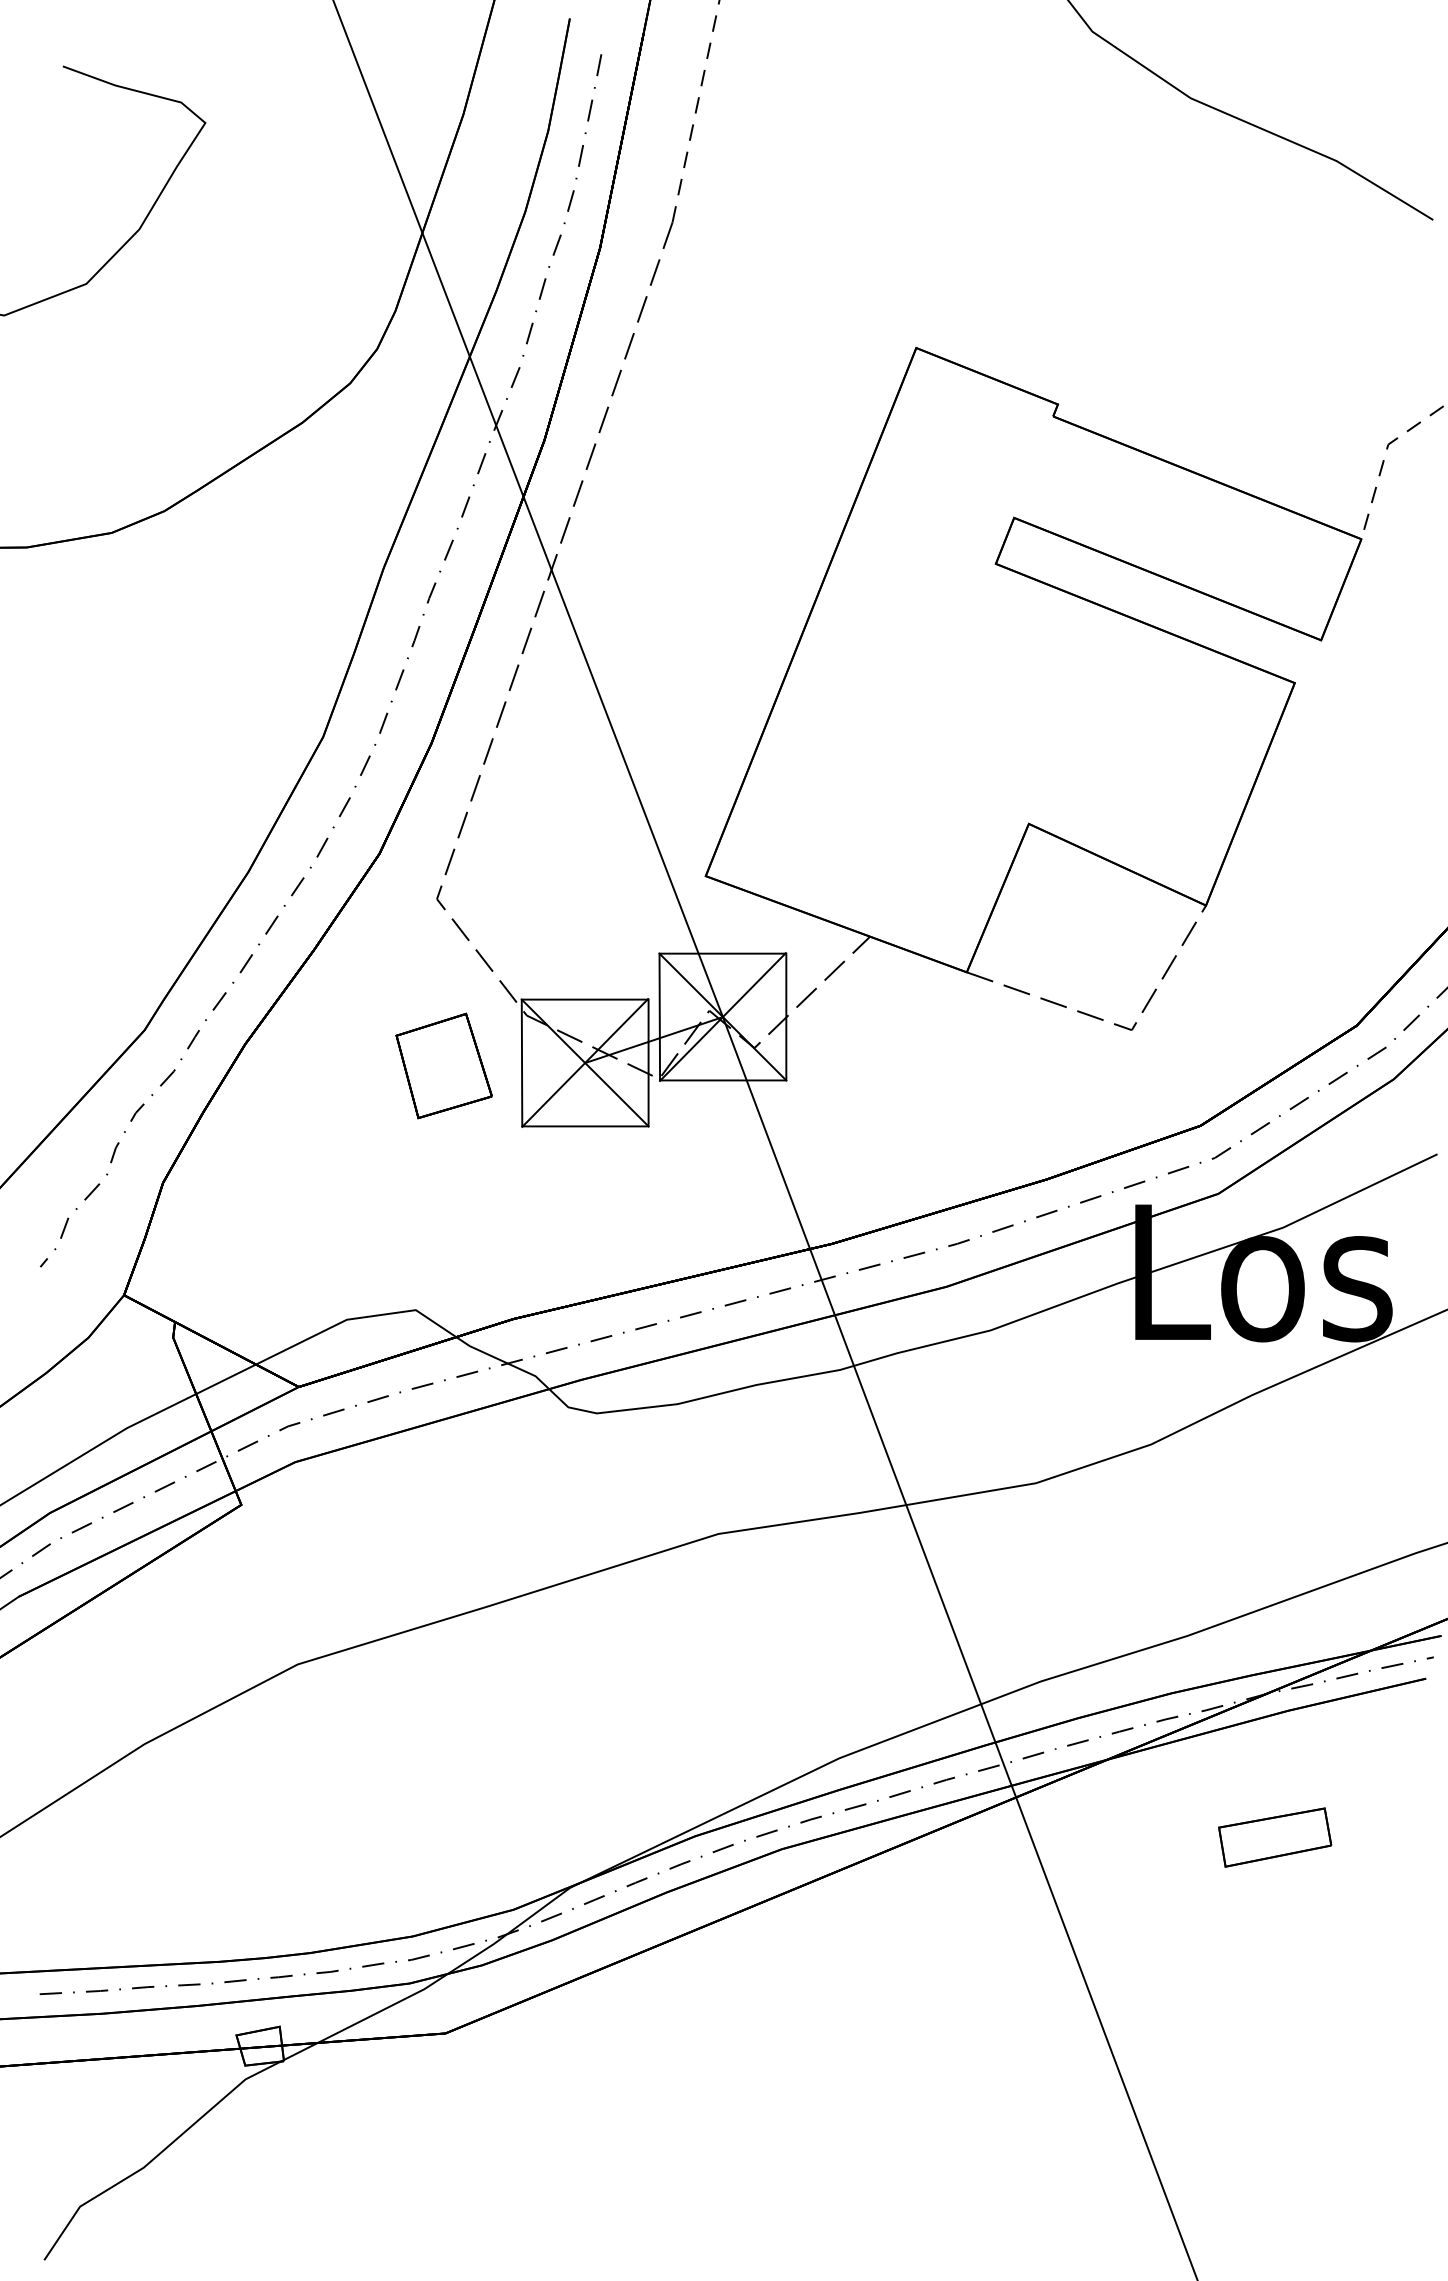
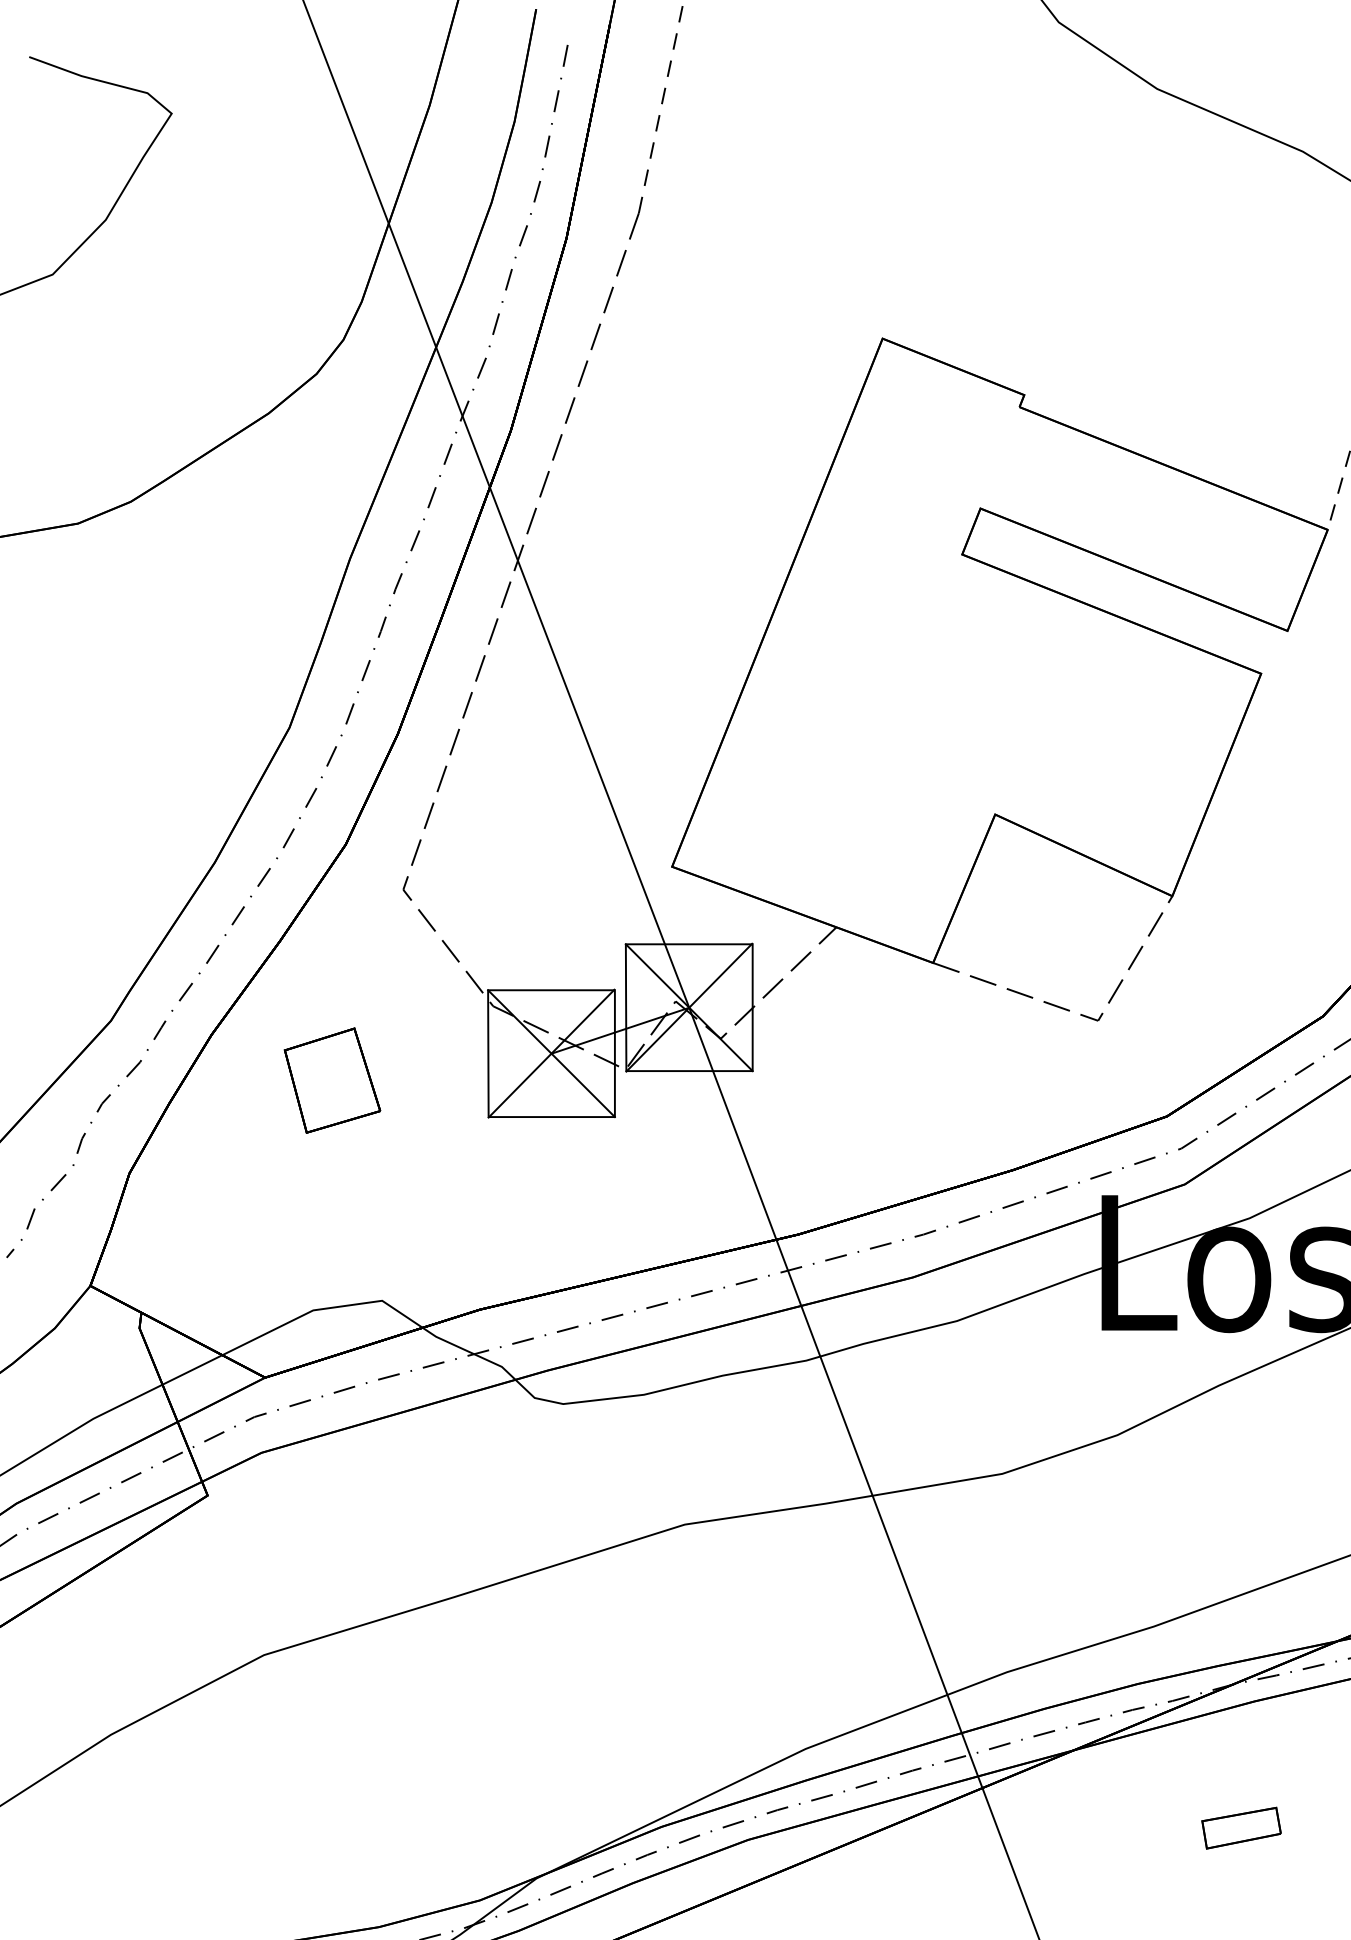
part: (443, 1065) -> (331, 1080), moved
part: (1275, 1837) -> (1241, 1828), size x0.7

